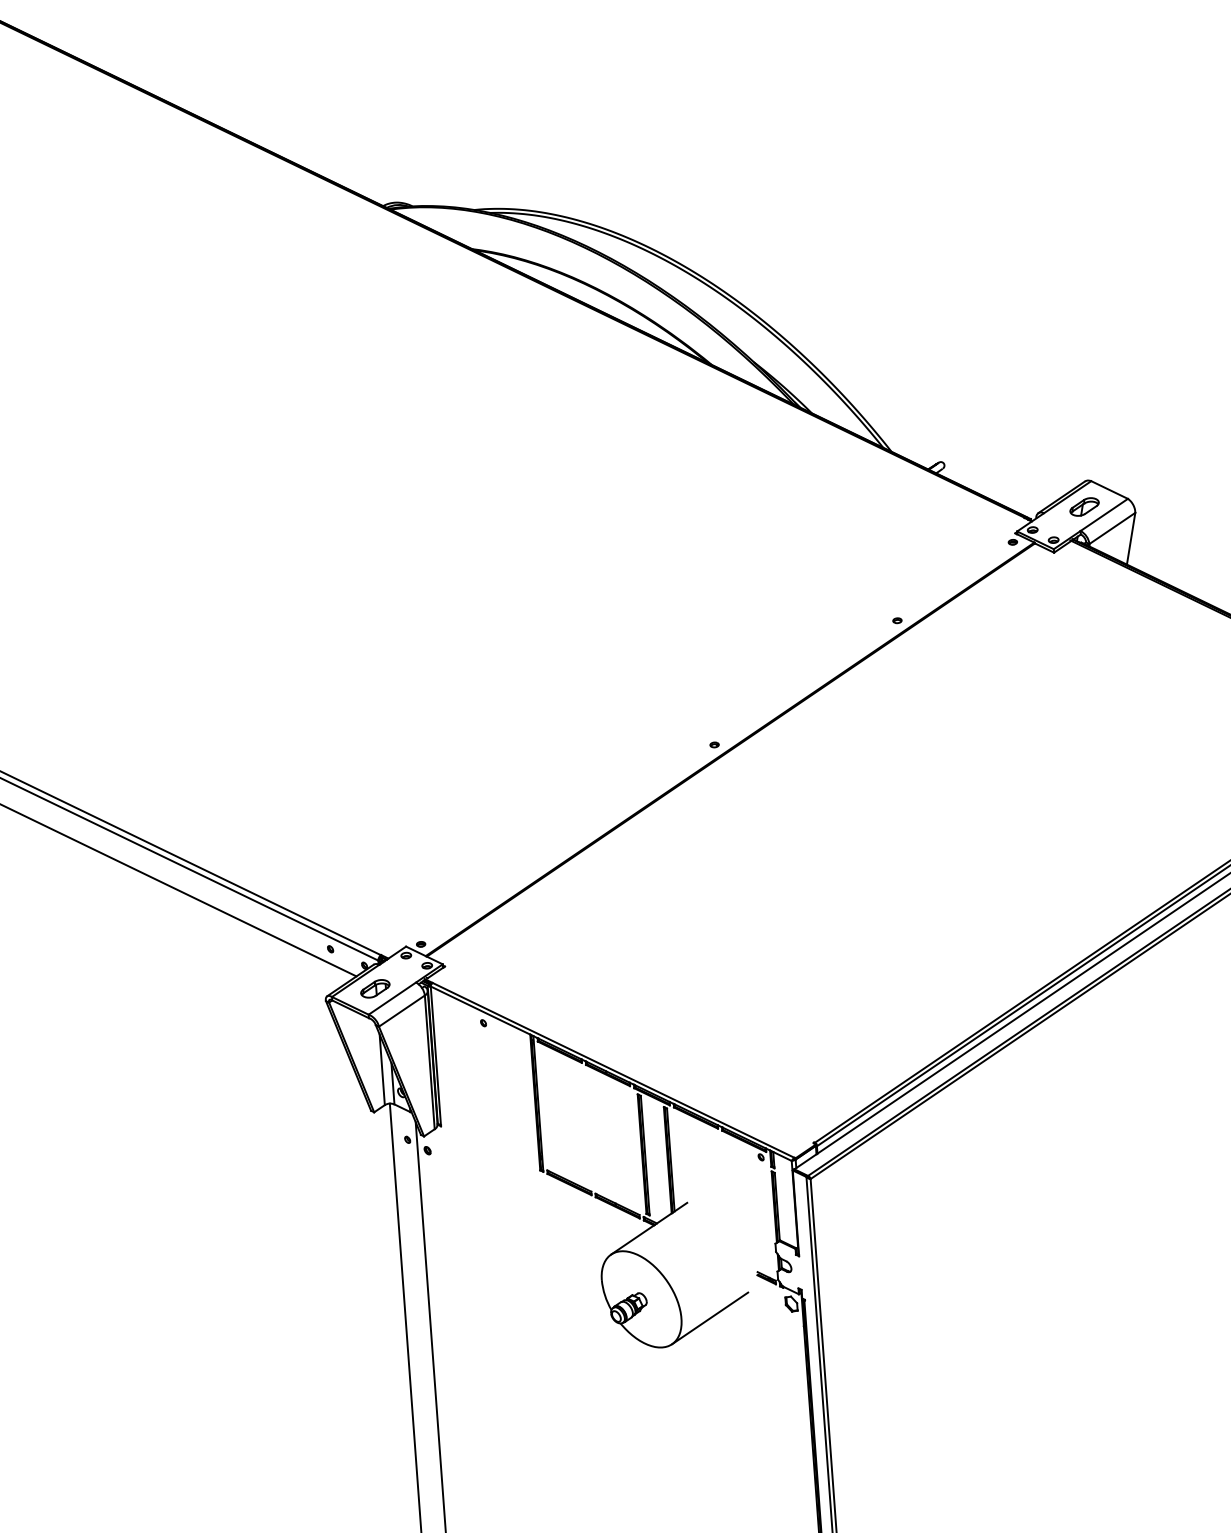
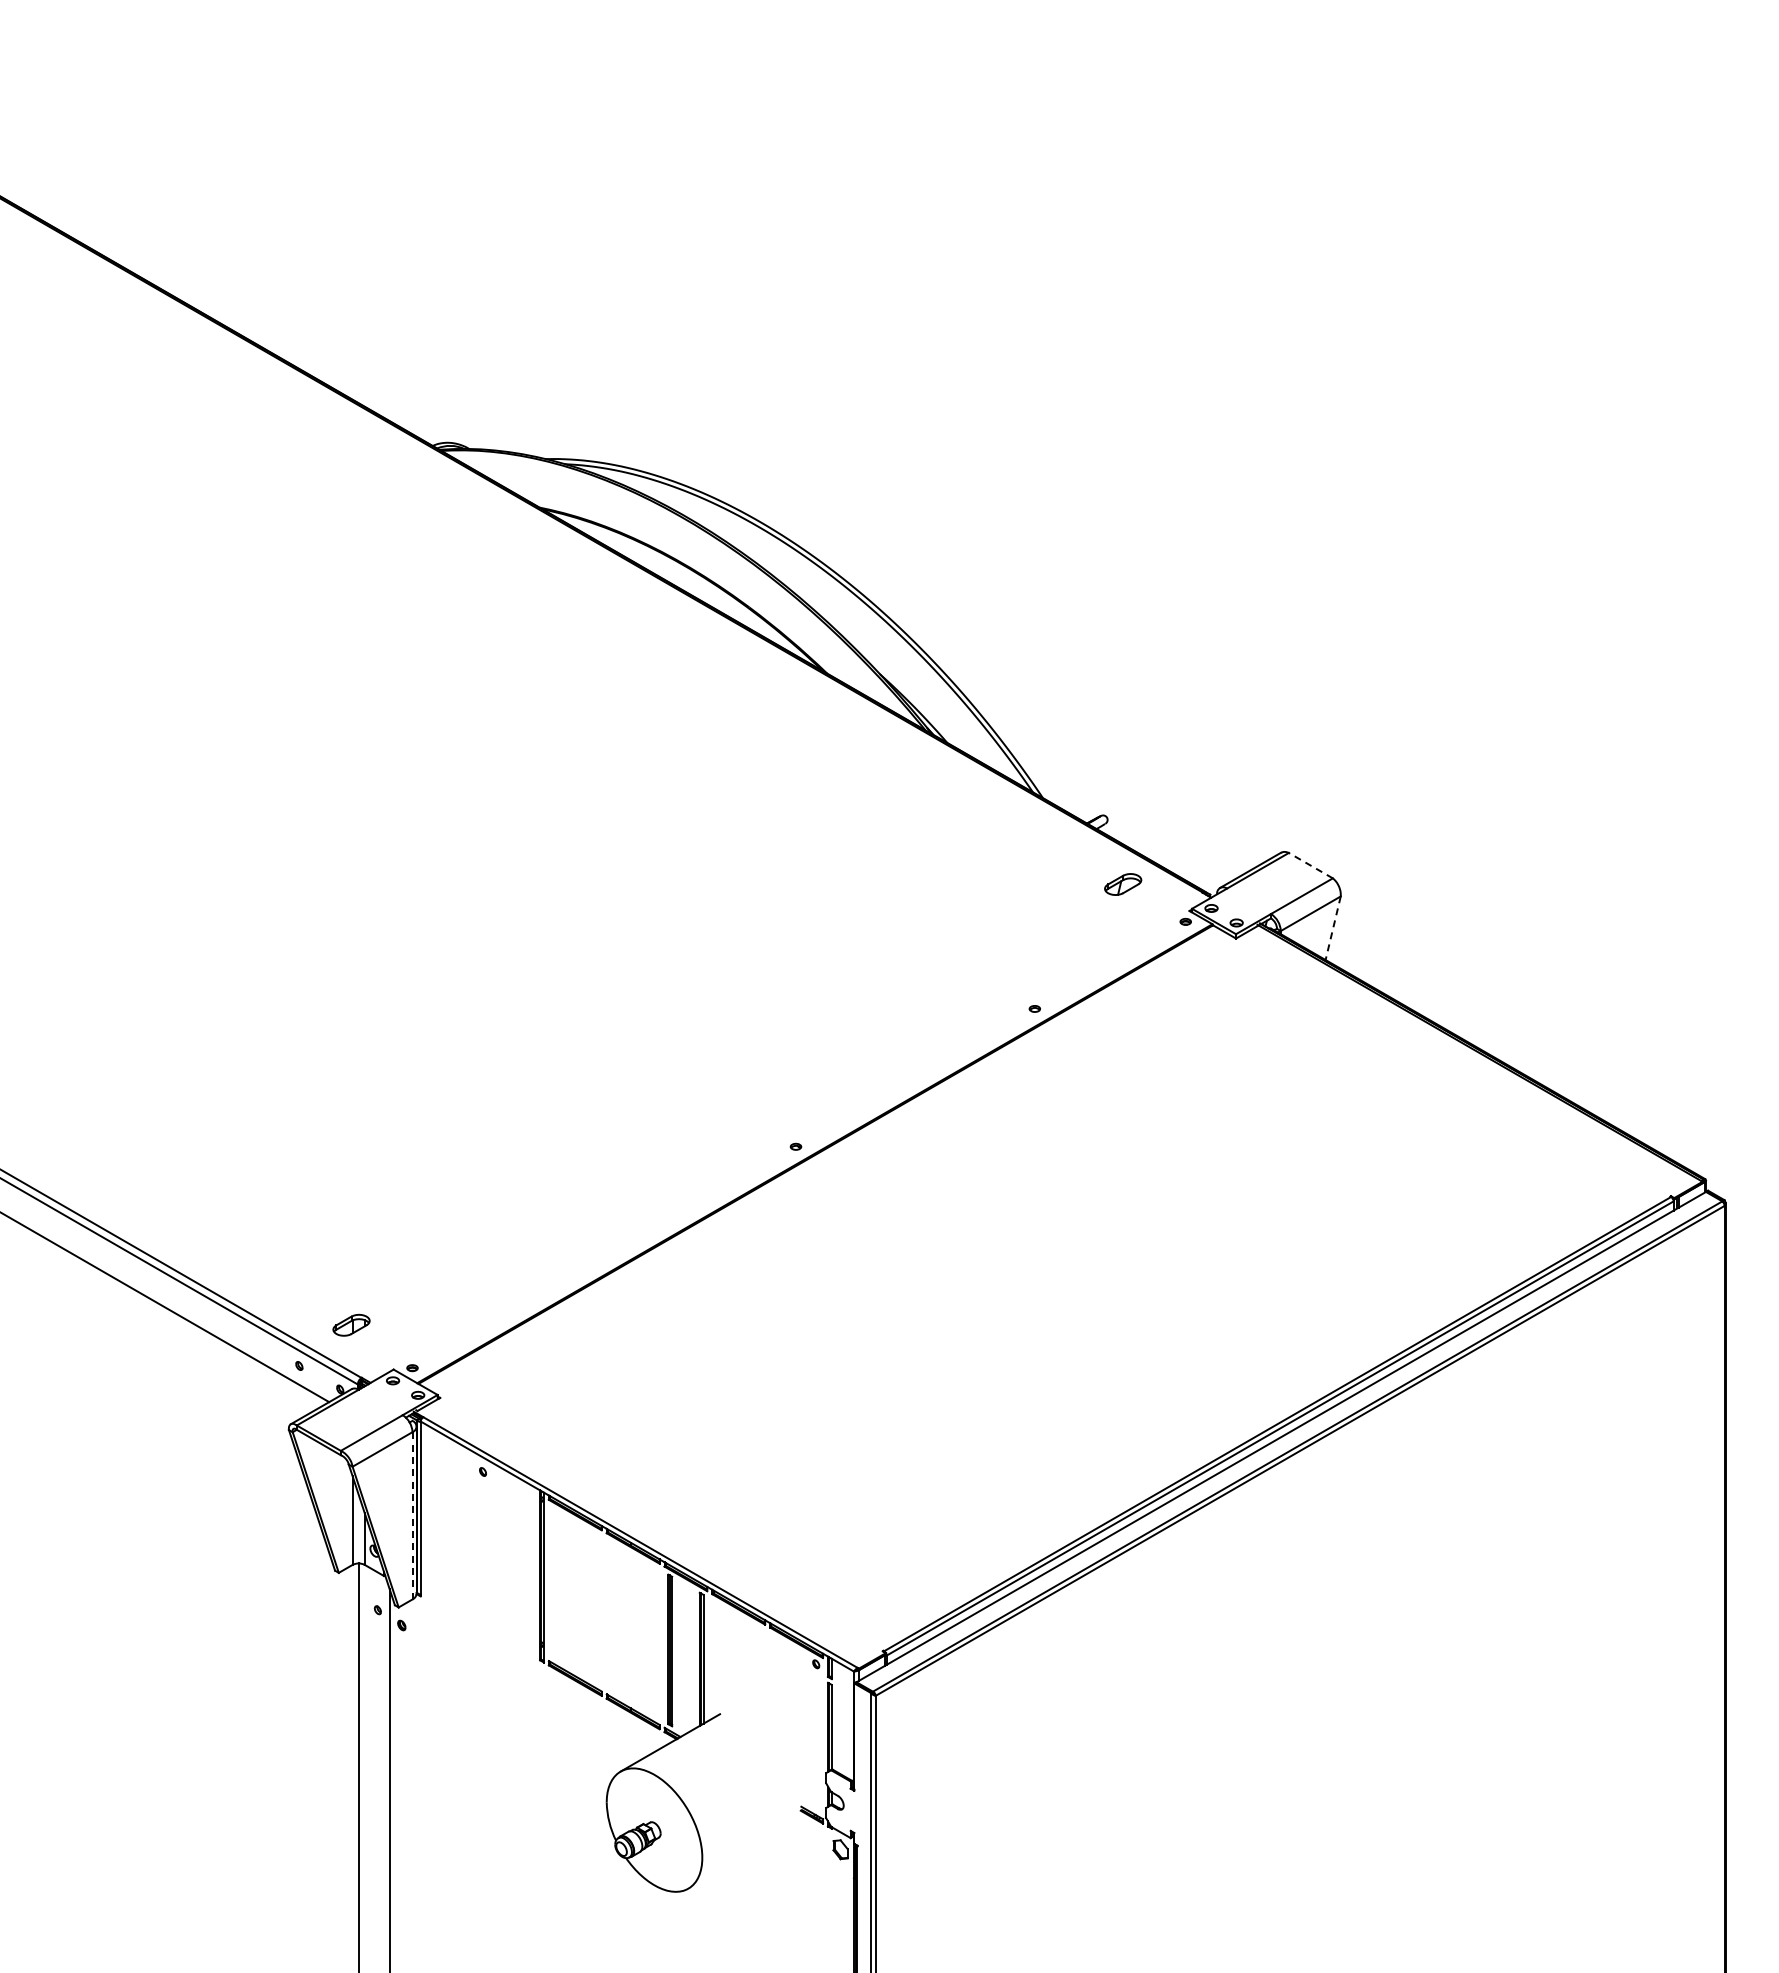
line: (1109, 489) -> (1310, 865), solid -> dashed
part: (1084, 506) -> (1123, 884), moved
line: (1131, 538) -> (1333, 928), solid -> dashed
part: (375, 988) -> (351, 1324), moved
line: (429, 1062) -> (412, 1515), solid -> dashed
line: (709, 1318) -> (737, 1859), removed

